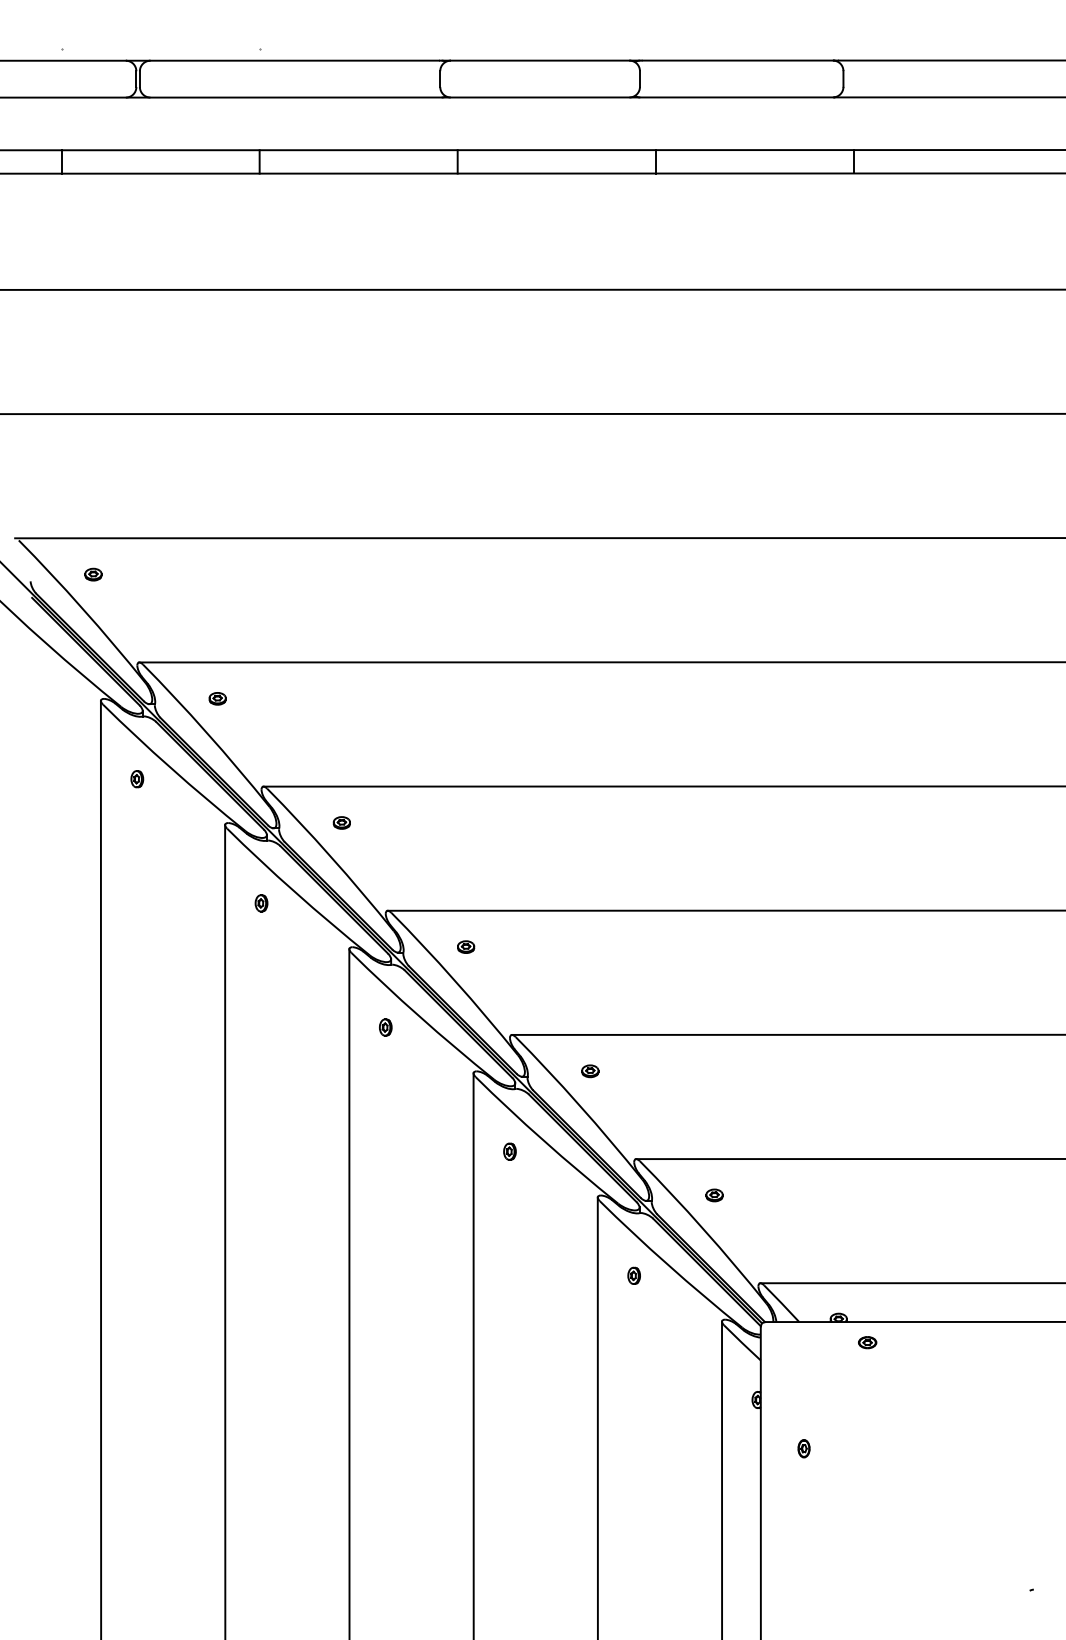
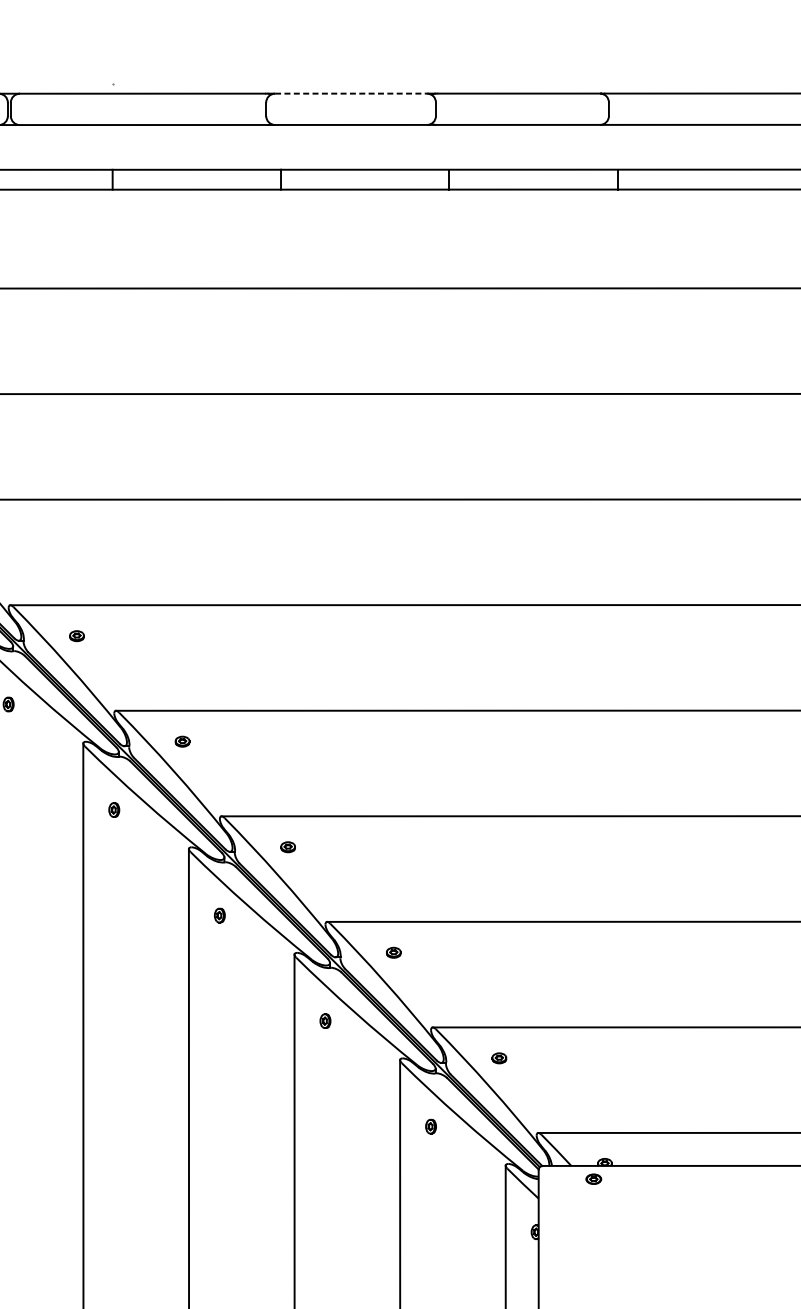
line: (540, 60) -> (351, 93), solid -> dashed
part: (867, 1342) -> (593, 1179), moved
part: (803, 1448) -> (574, 1273), removed

